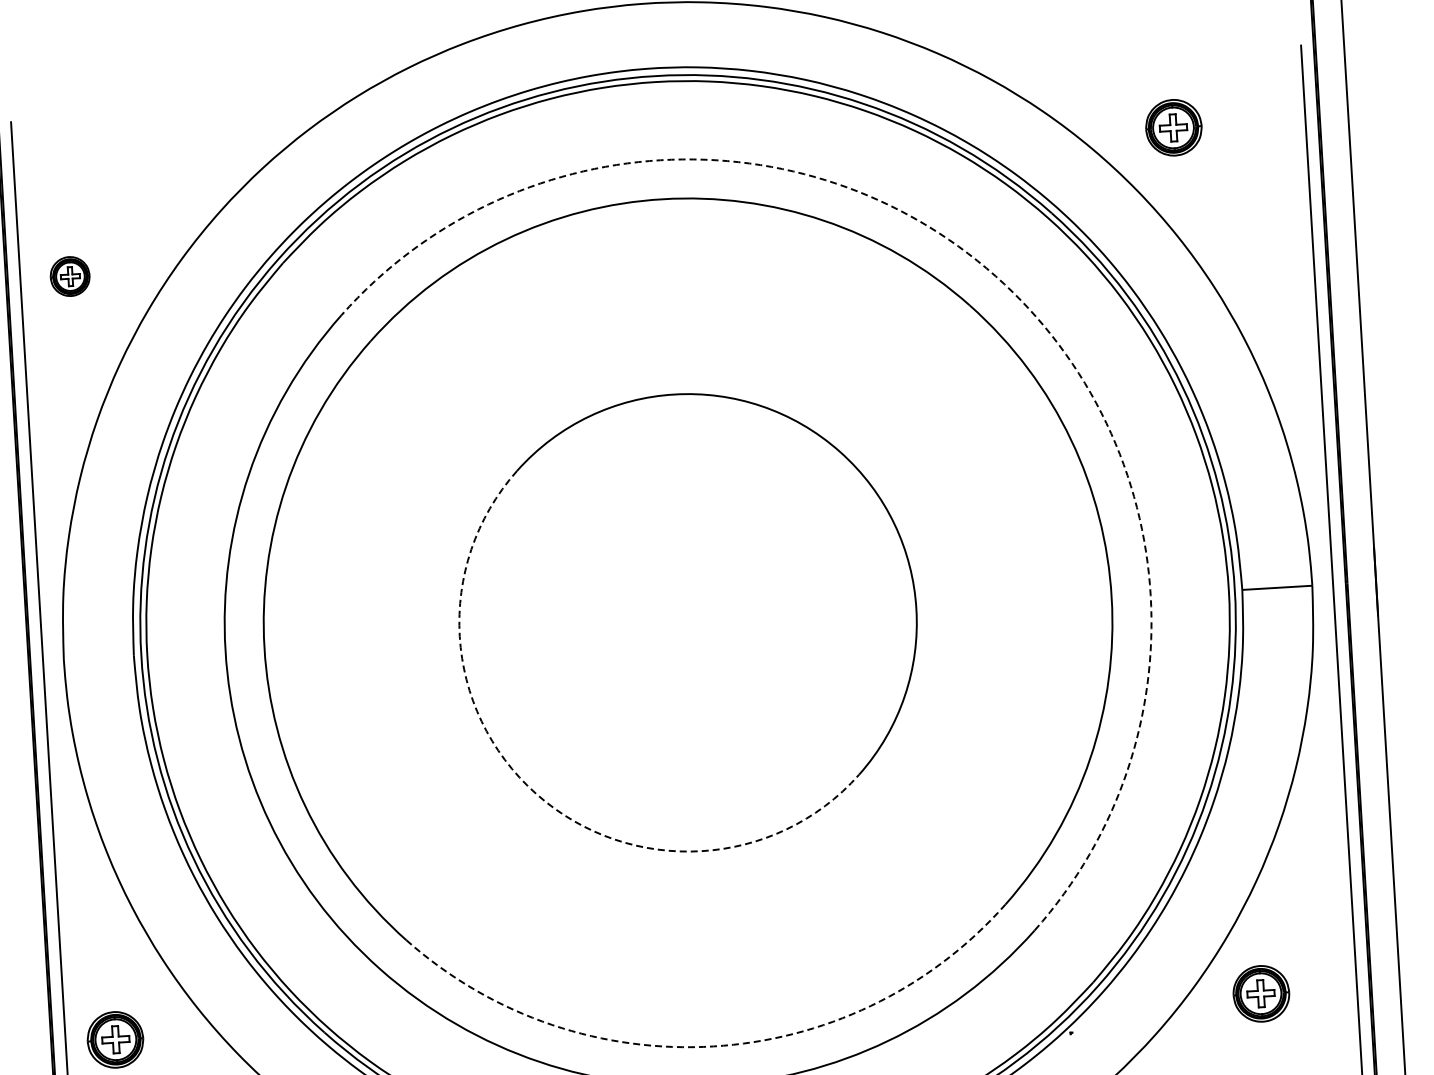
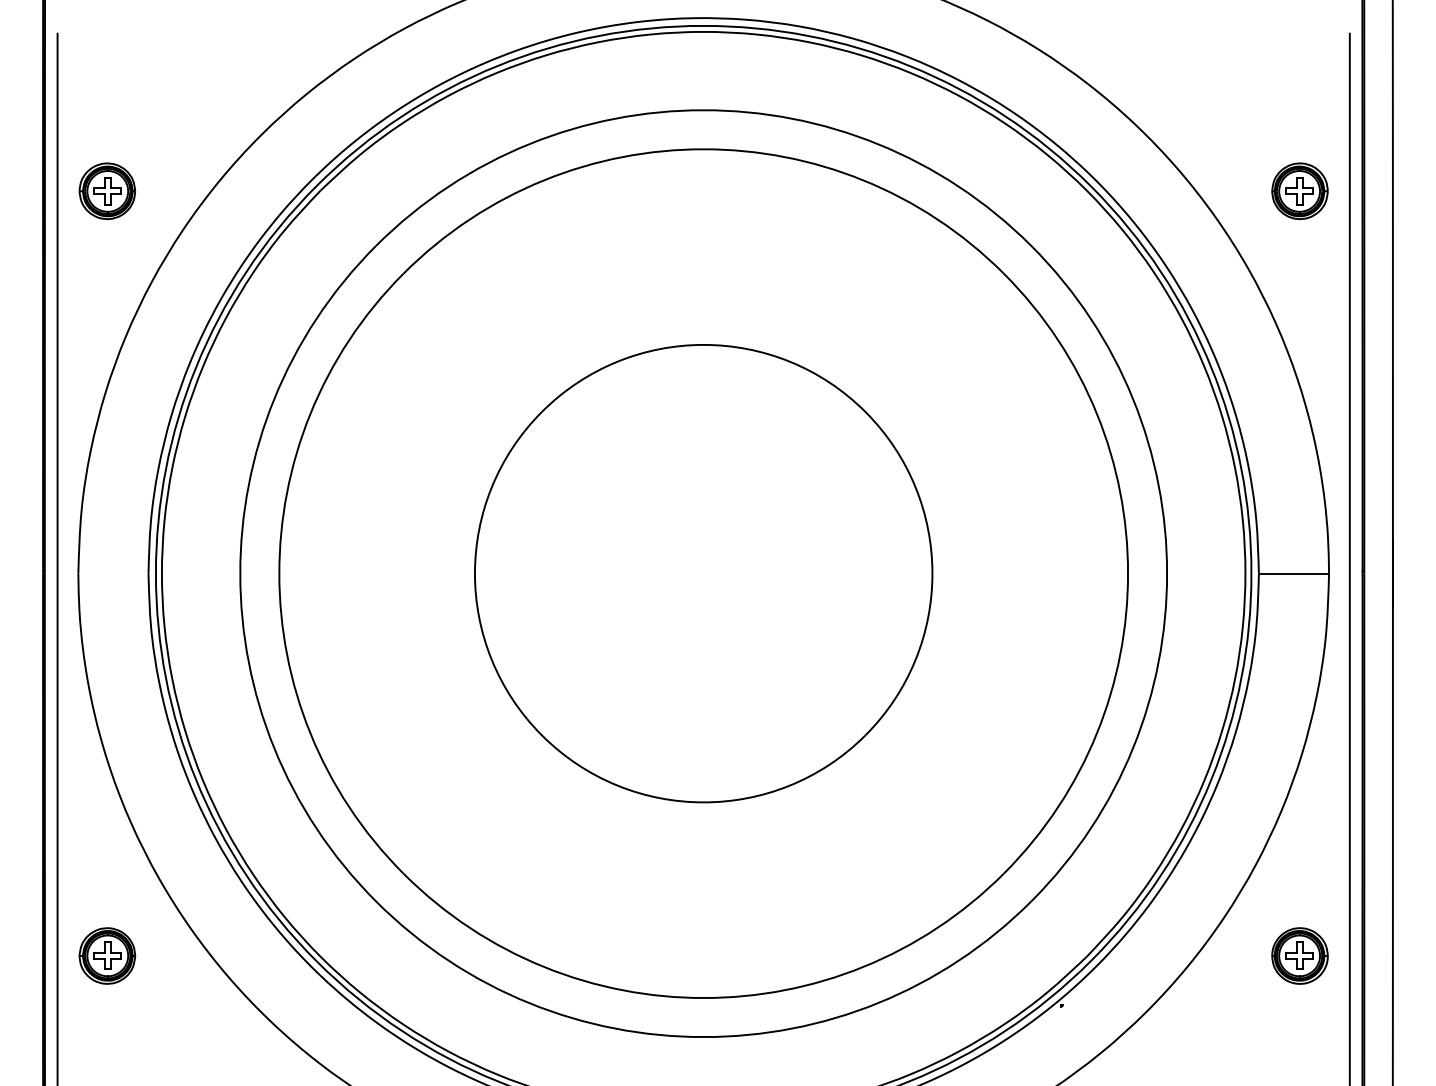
part: (1173, 127) -> (1299, 190), moved
arc: (995, 275) -> (1031, 245), dashed -> solid
part: (70, 276) -> (107, 191), size x1.43
arc: (535, 794) -> (541, 735), dashed -> solid
part: (1260, 993) -> (1299, 955), moved
arc: (713, 1046) -> (703, 998), dashed -> solid

